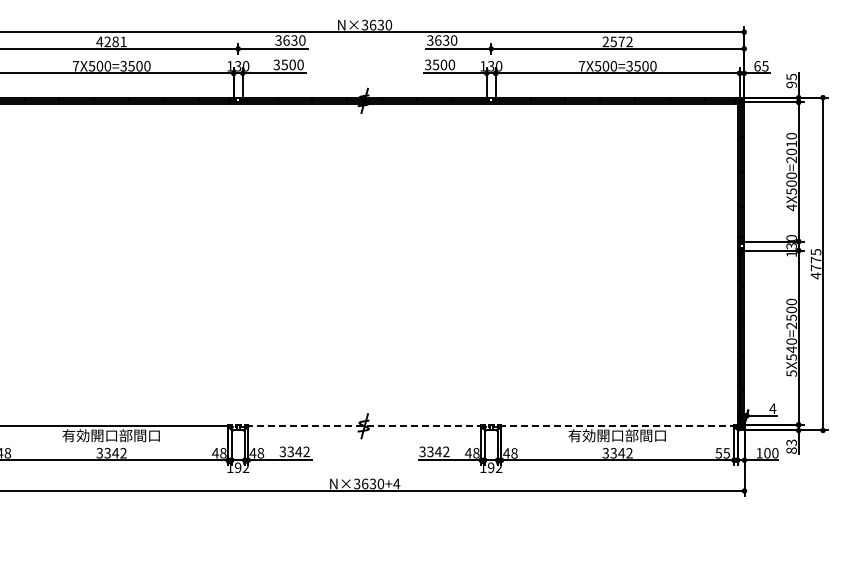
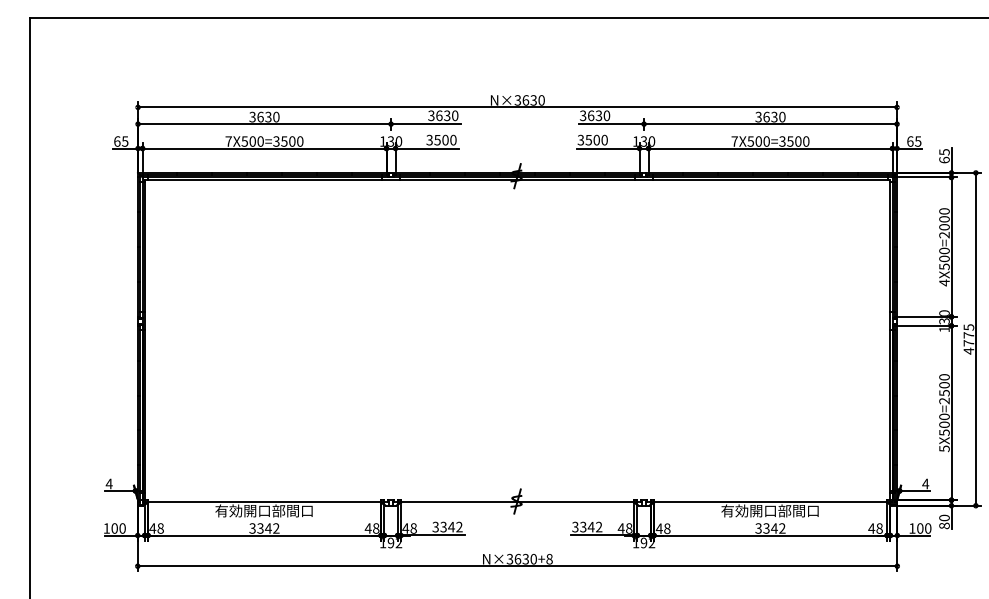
text: (111, 41) -> (264, 116), 4281 -> 3630
text: (617, 41) -> (770, 116), 2572 -> 3630
text: (791, 84) -> (944, 159), 95 -> 65
text: (791, 144) -> (944, 219), 4X500=2010 -> 4X500=2000
text: (791, 349) -> (944, 424), 5X540=2500 -> 5X500=2500
line: (364, 426) -> (517, 501), dashed -> solid
line: (617, 426) -> (770, 501), dashed -> solid
text: (791, 442) -> (944, 517), 83 -> 80
text: (722, 453) -> (875, 528), 55 -> 48
text: (396, 484) -> (549, 559), N×3630+4 -> N×3630+8

